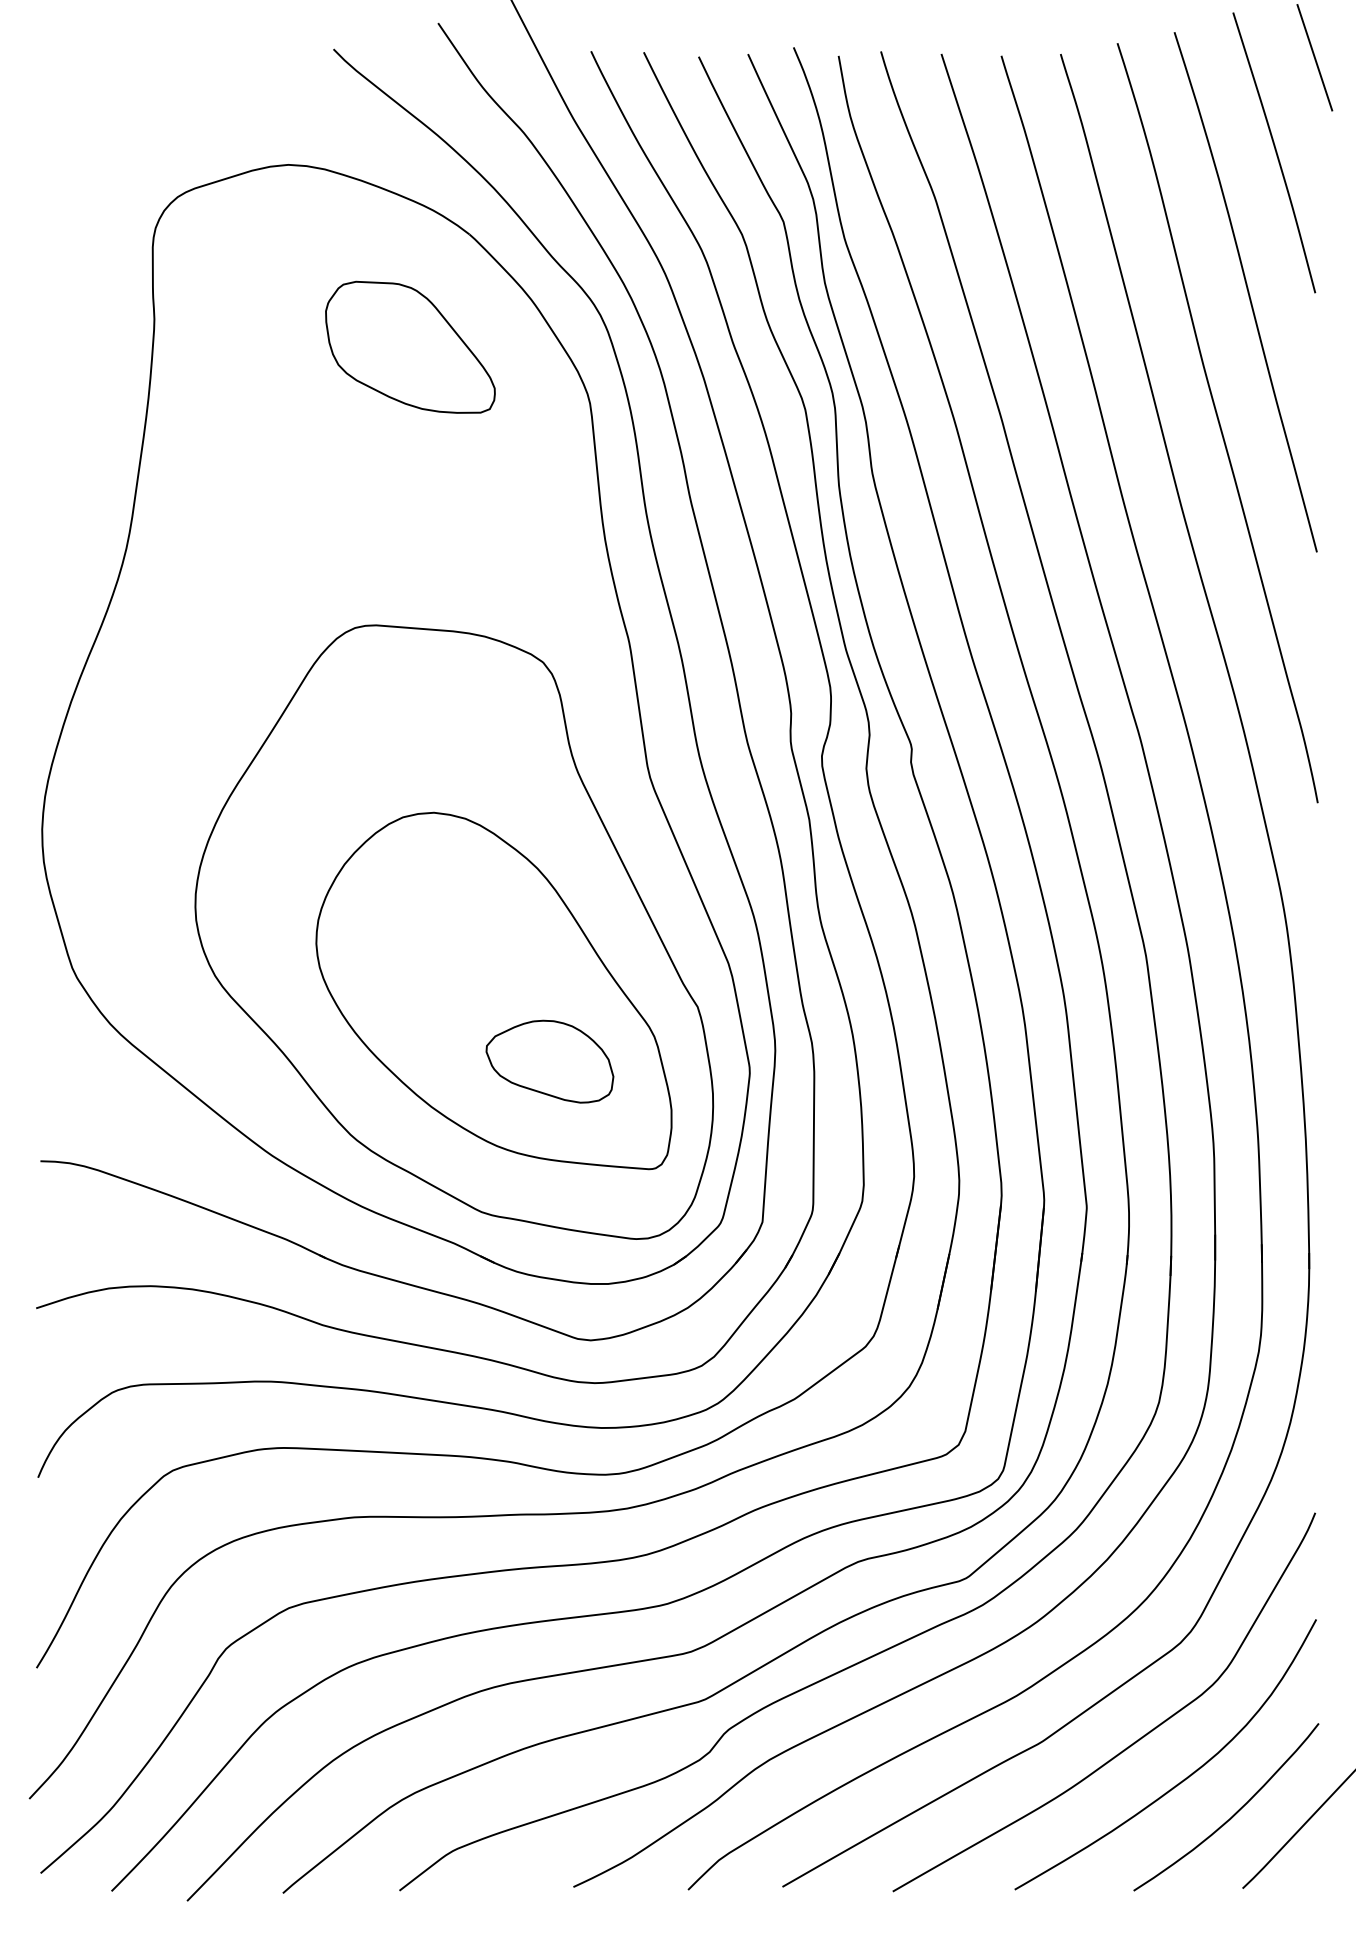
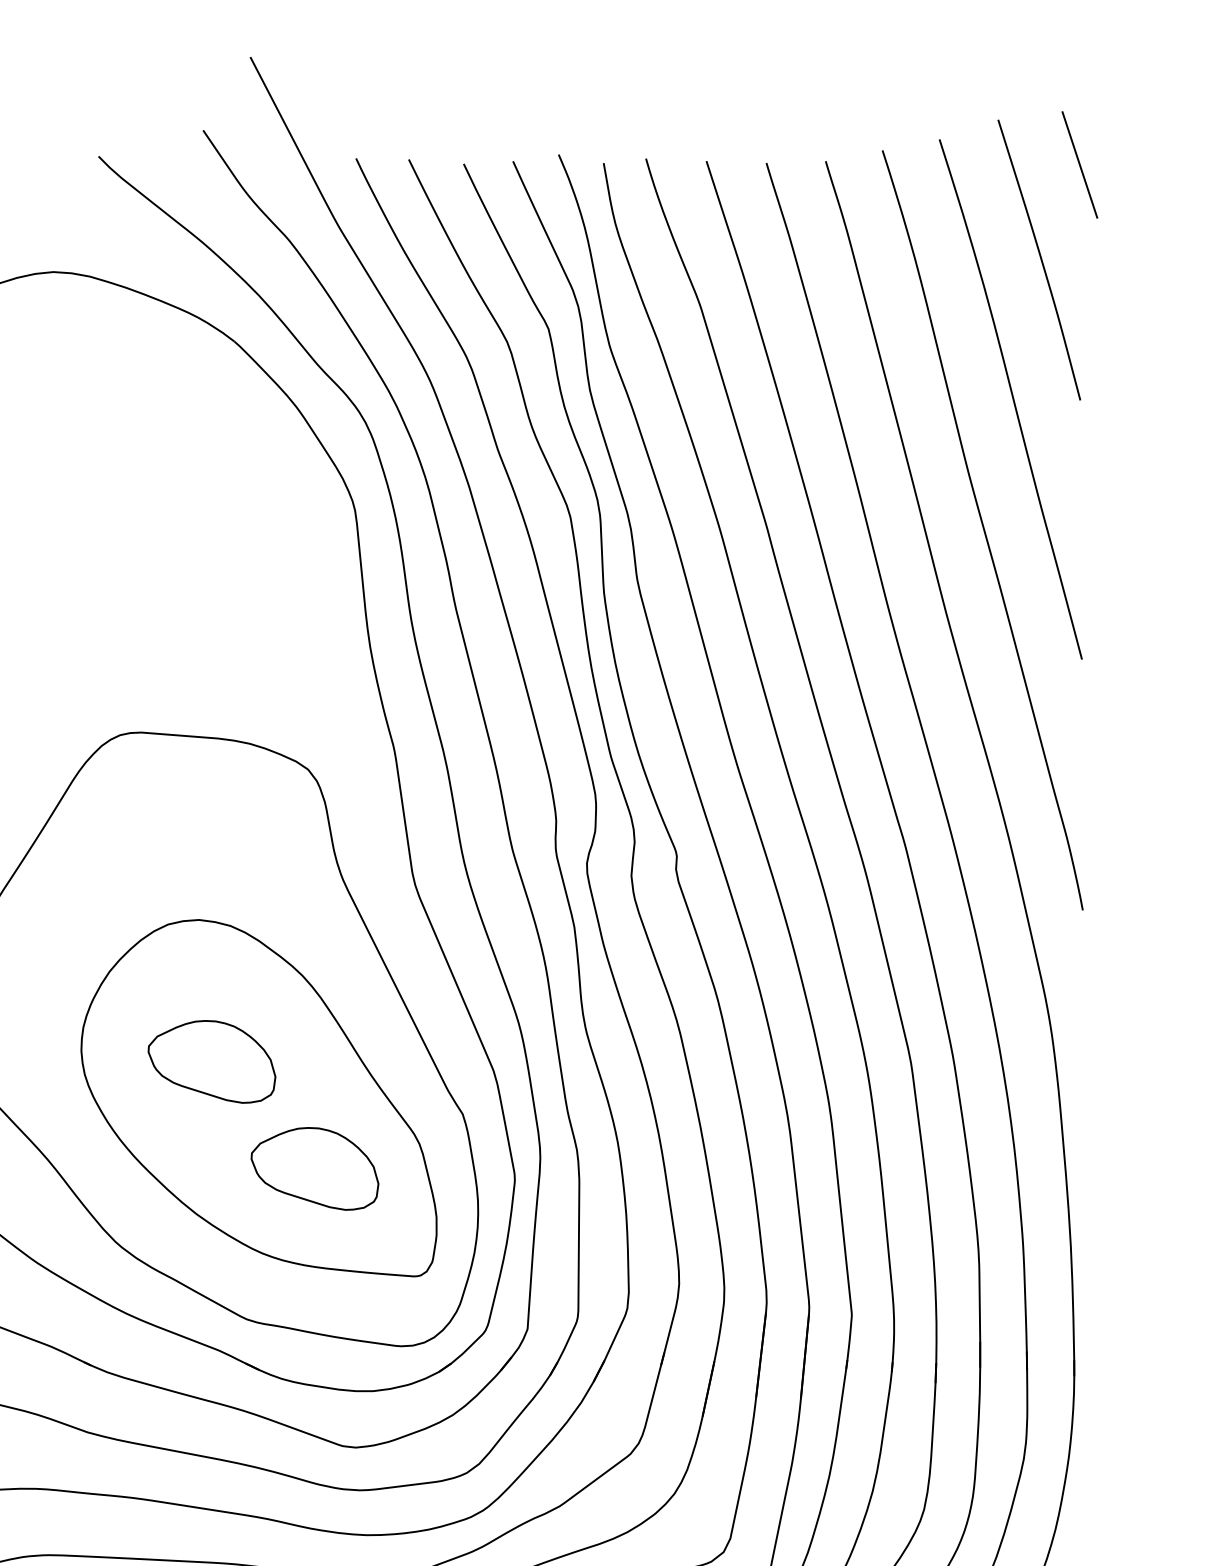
part: (410, 346) -> (175, 453), removed
part: (446, 954) -> (211, 1061), added

